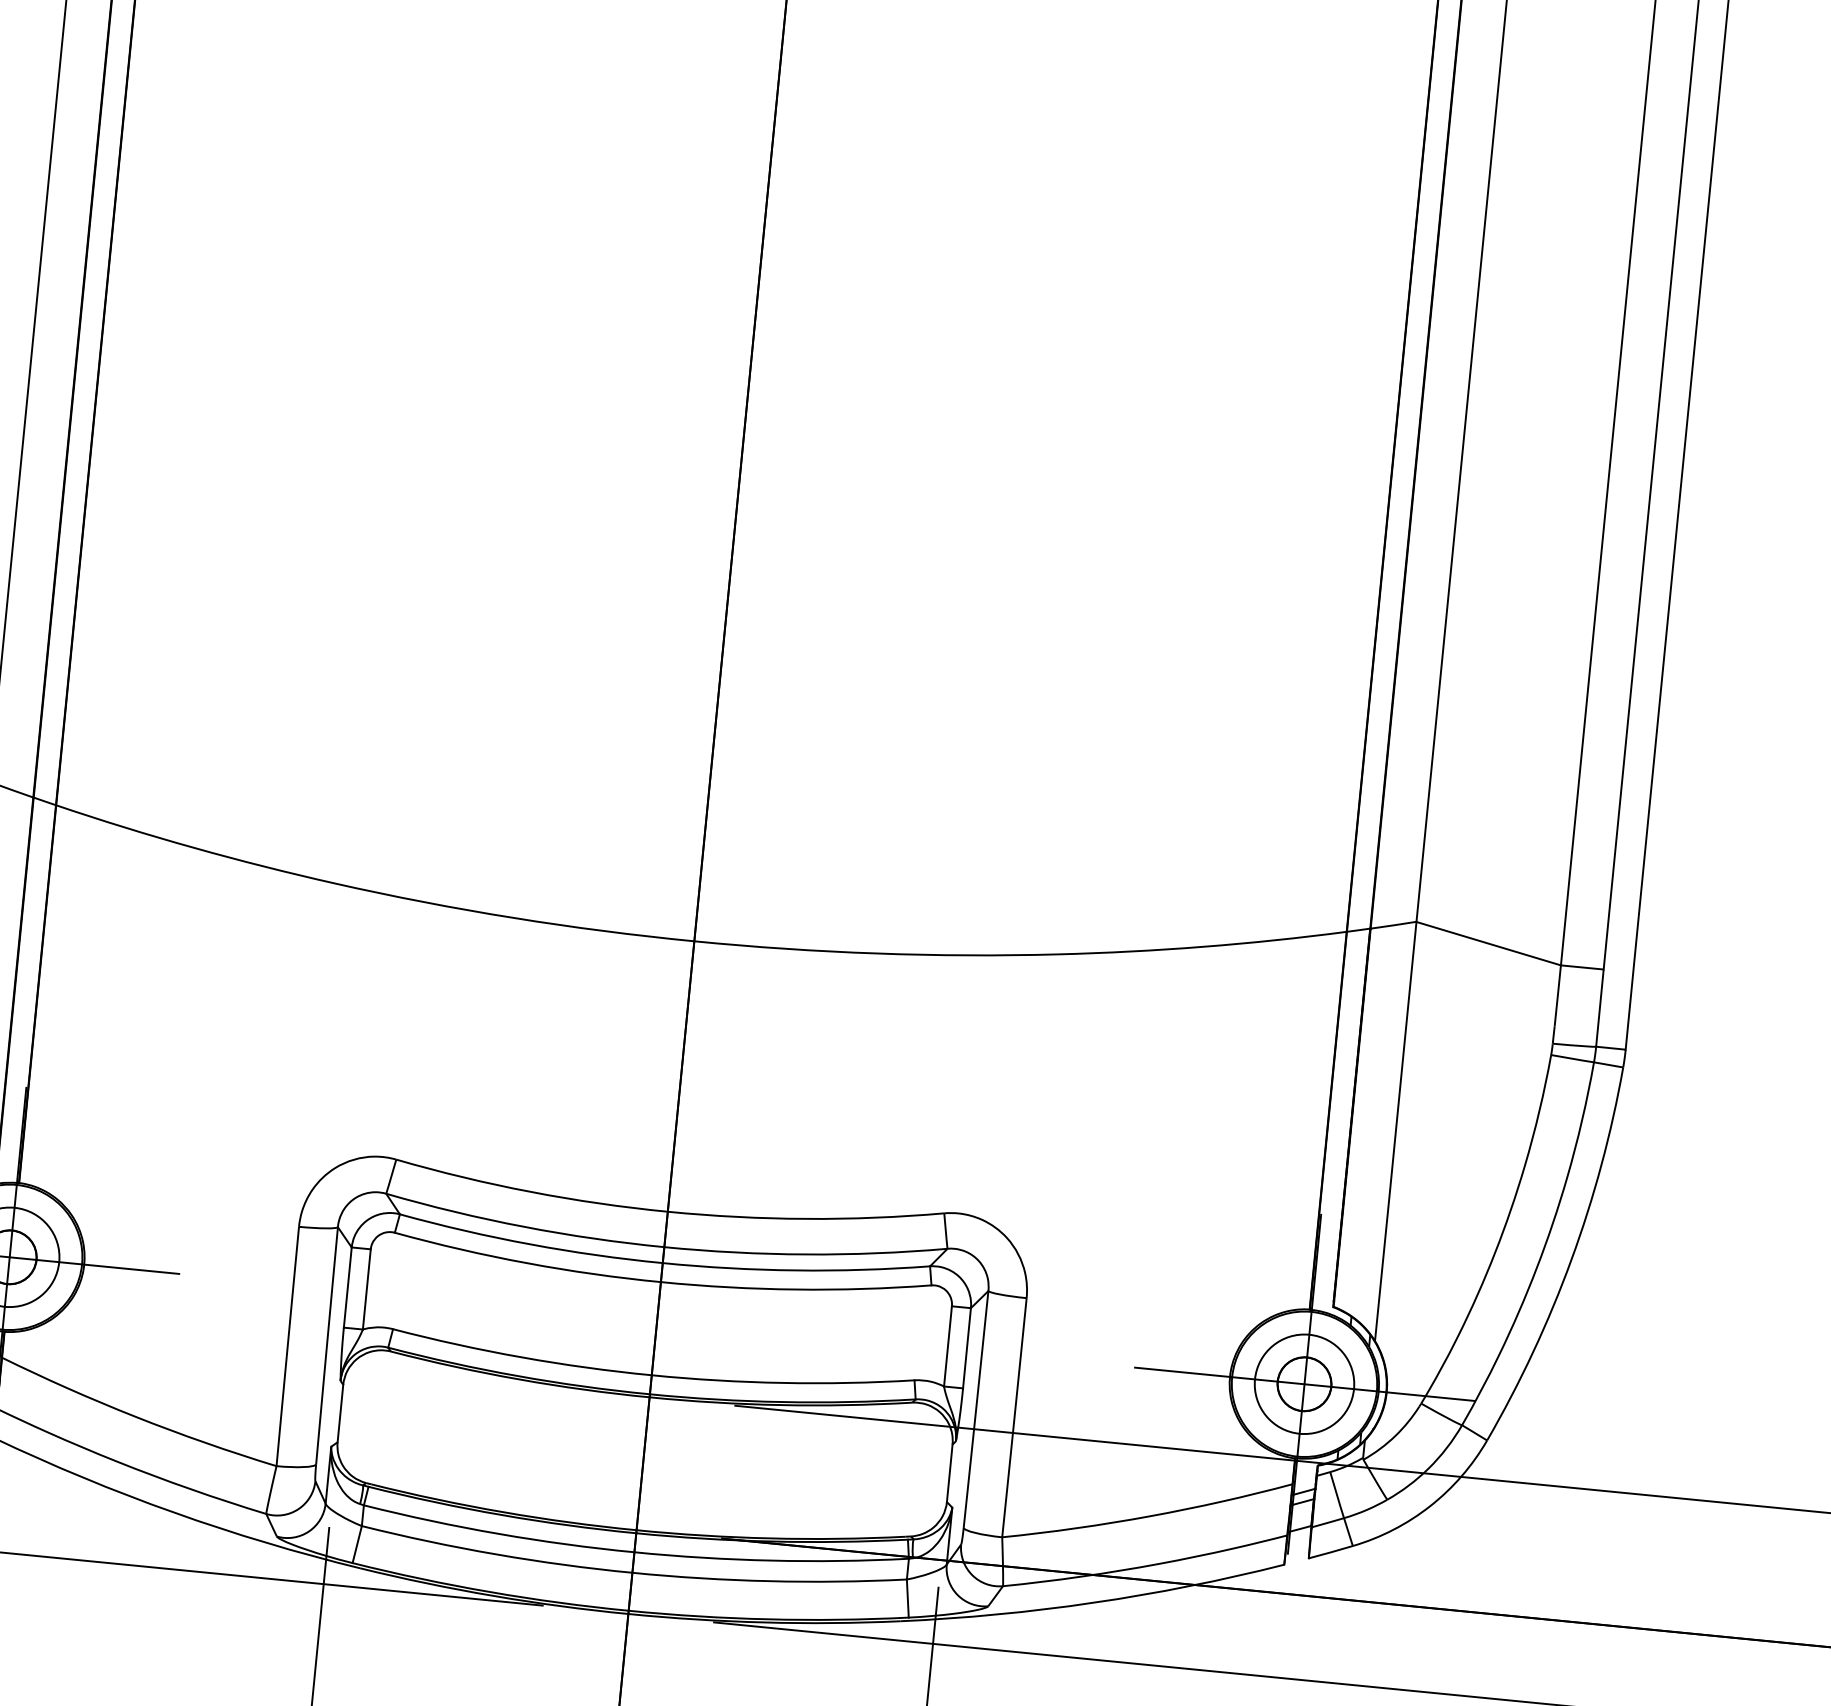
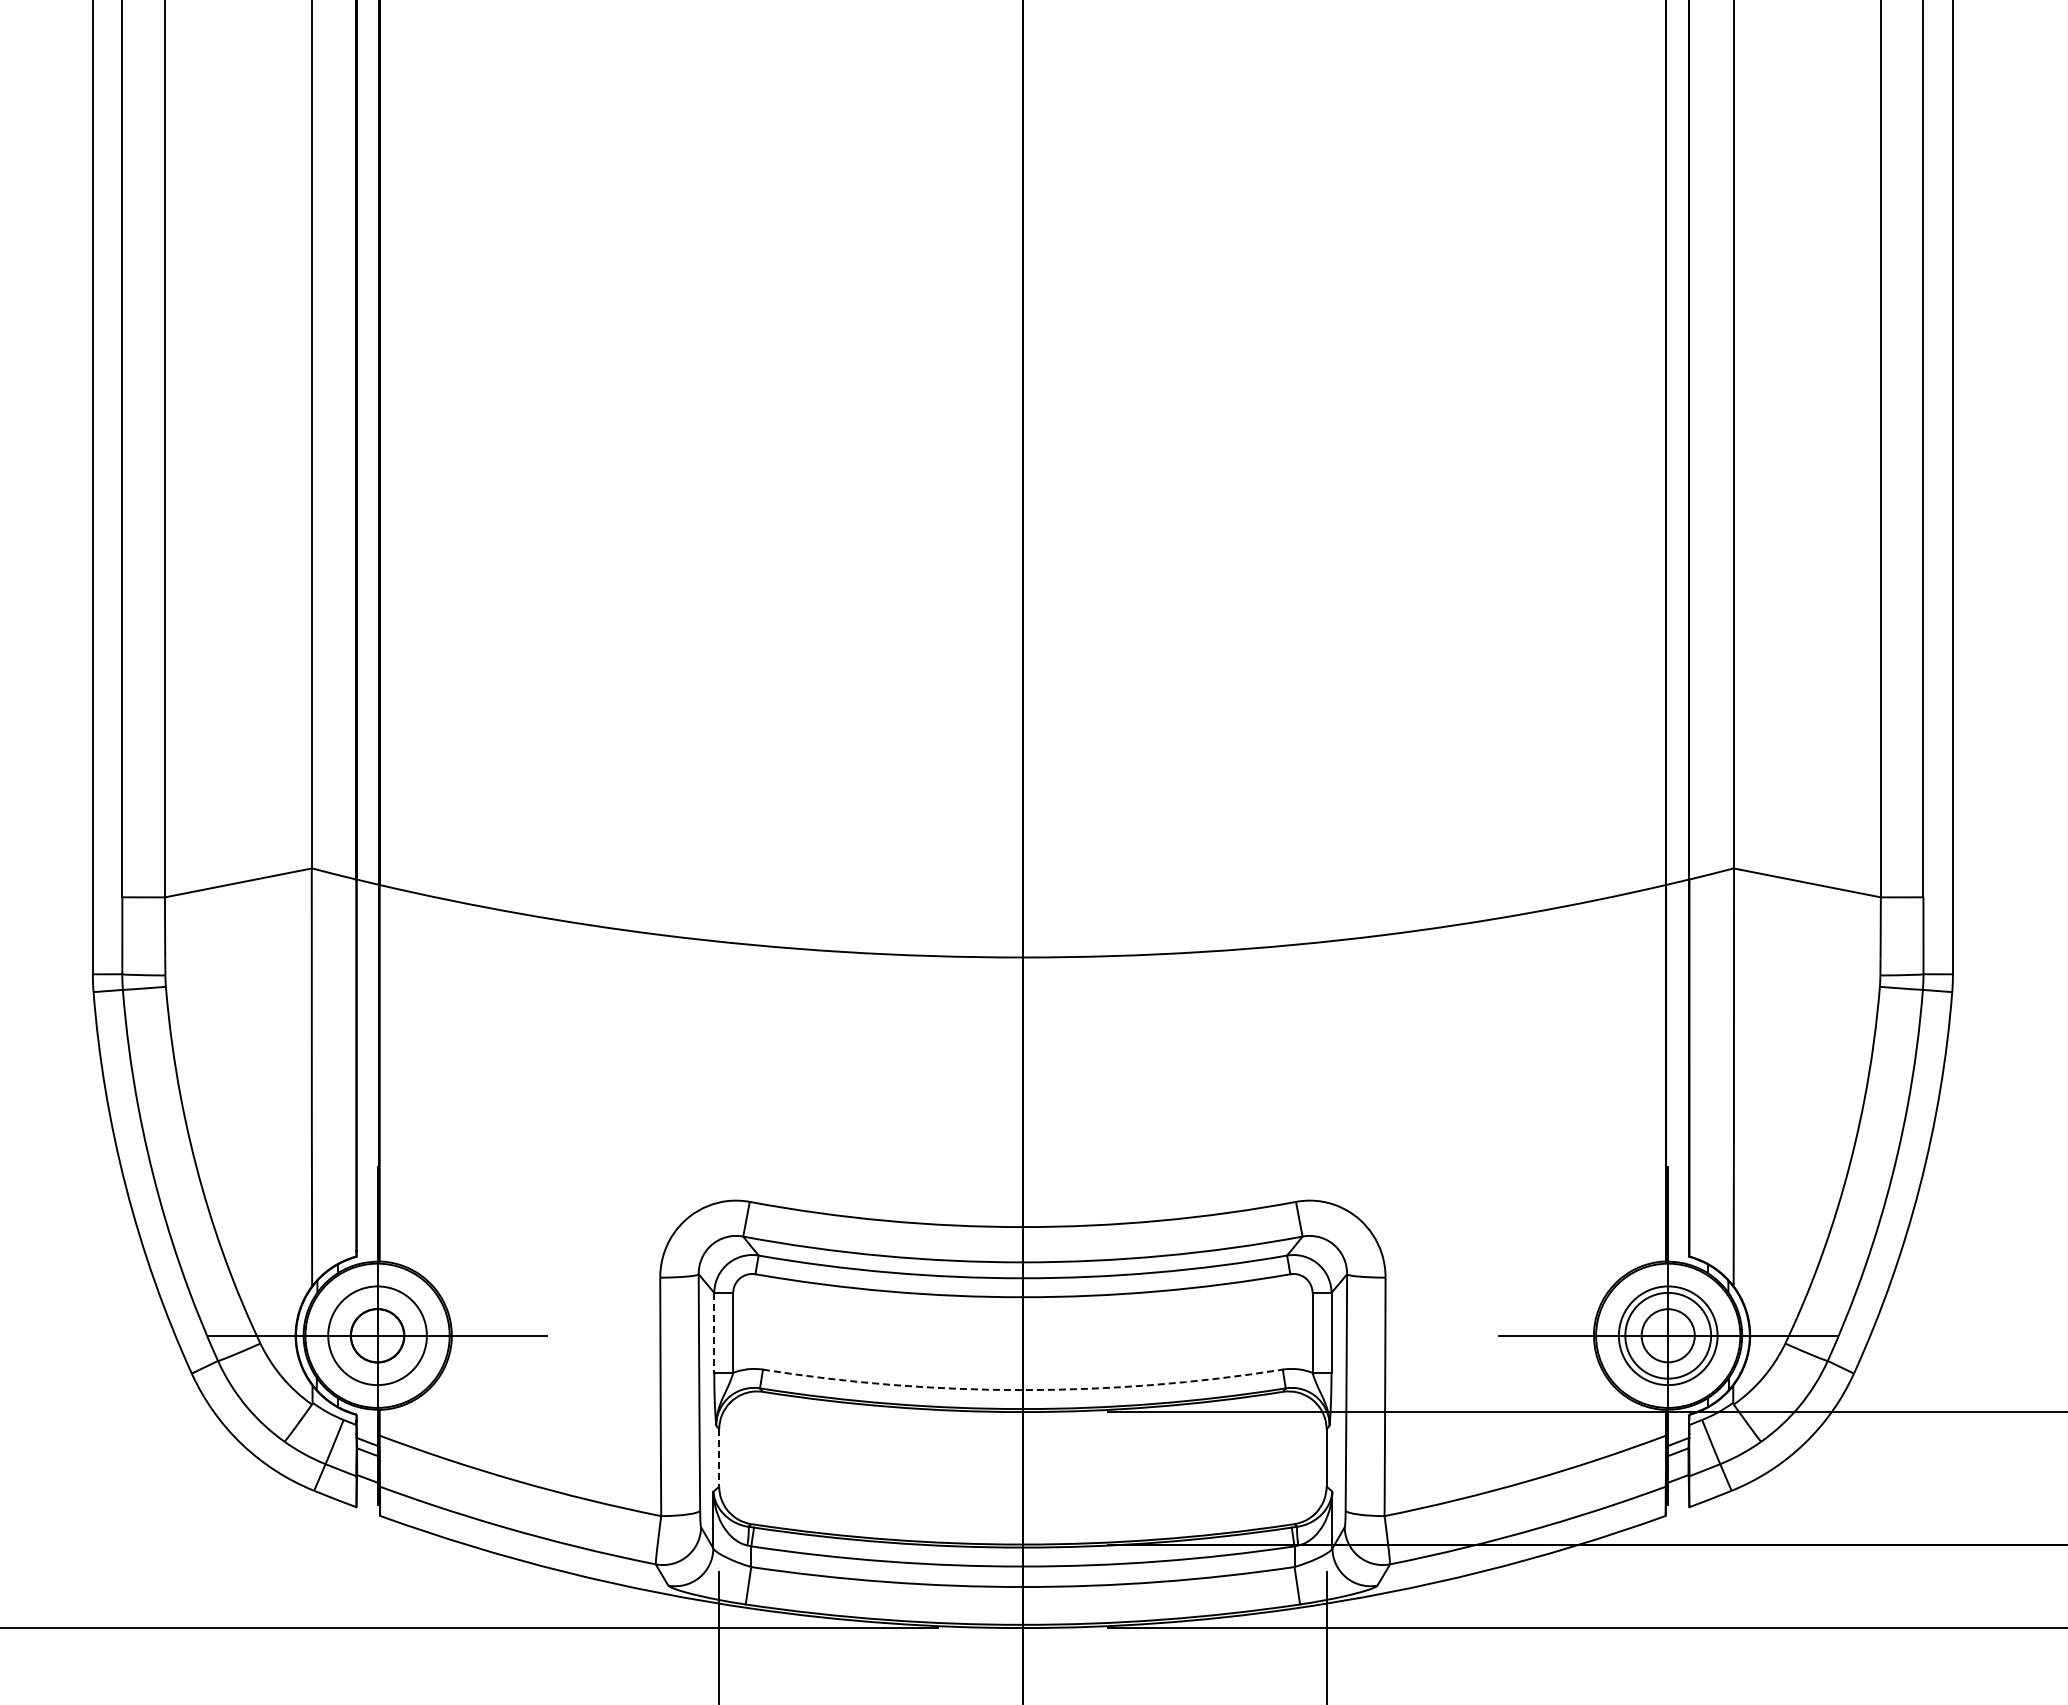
line: (348, 1287) -> (714, 1332), solid -> dashed
arc: (651, 1375) -> (1022, 1390), solid -> dashed
circle: (1304, 1384) -> (1668, 1335), size x1.6
line: (340, 1414) -> (719, 1458), solid -> dashed

